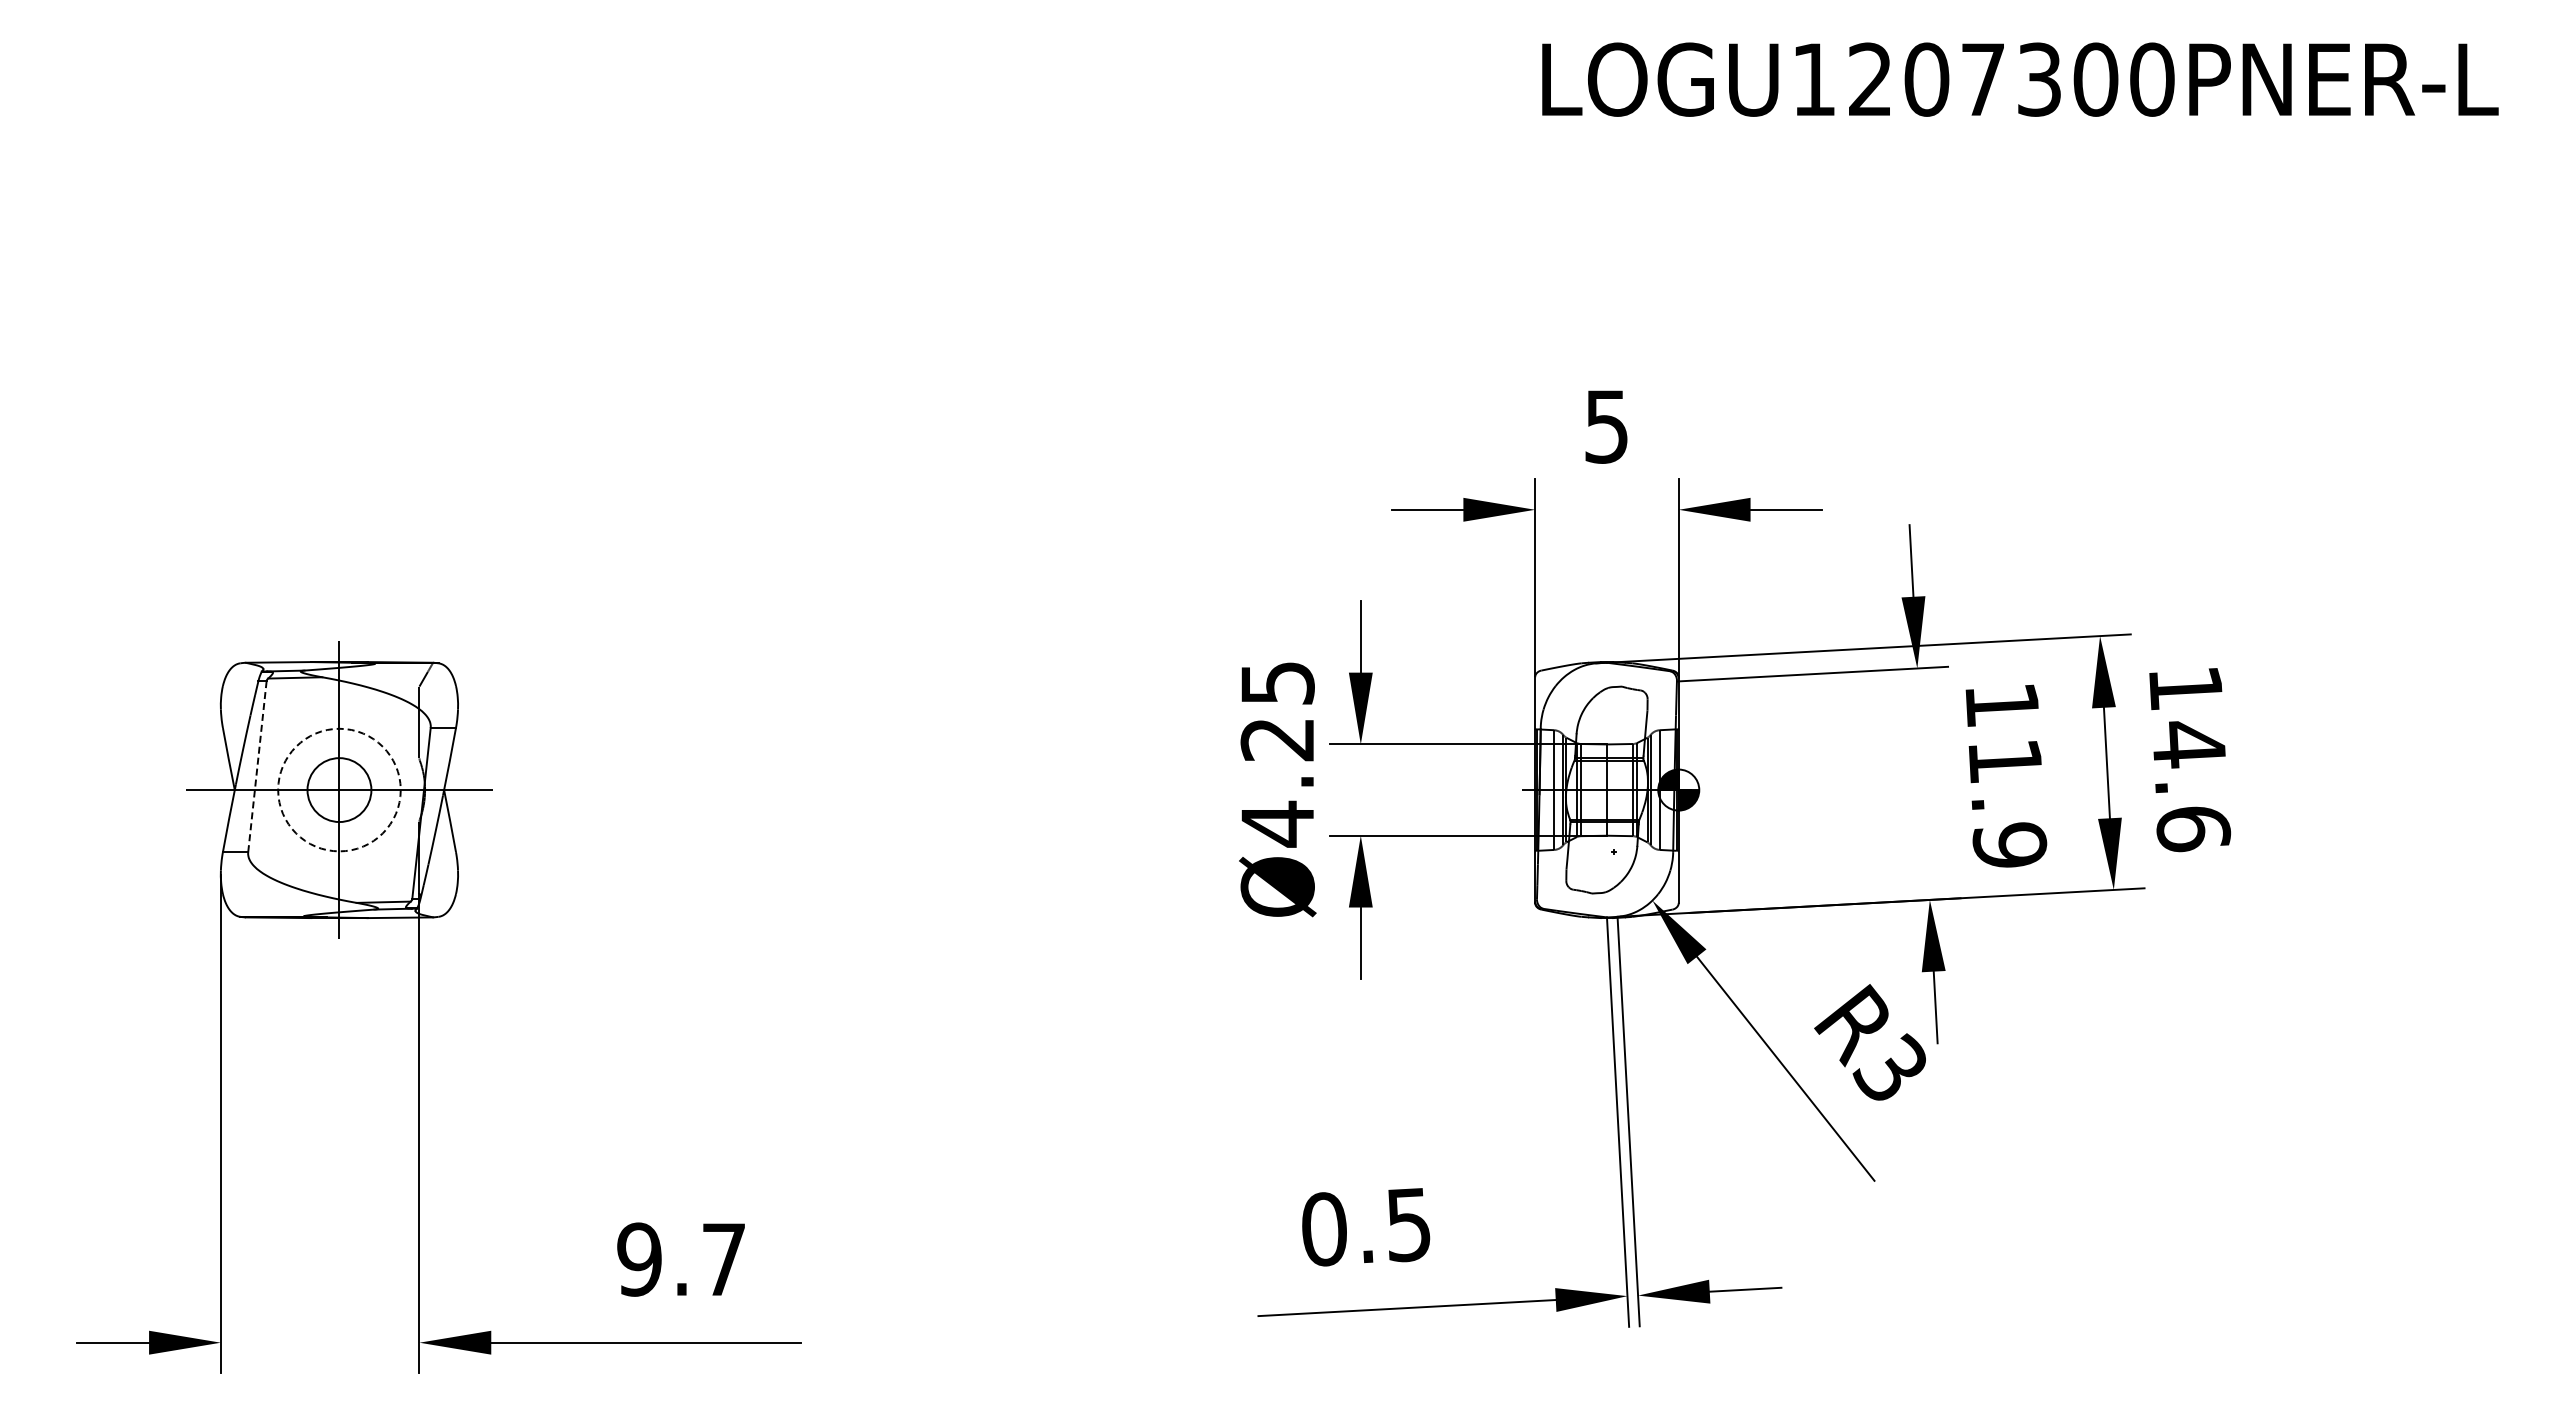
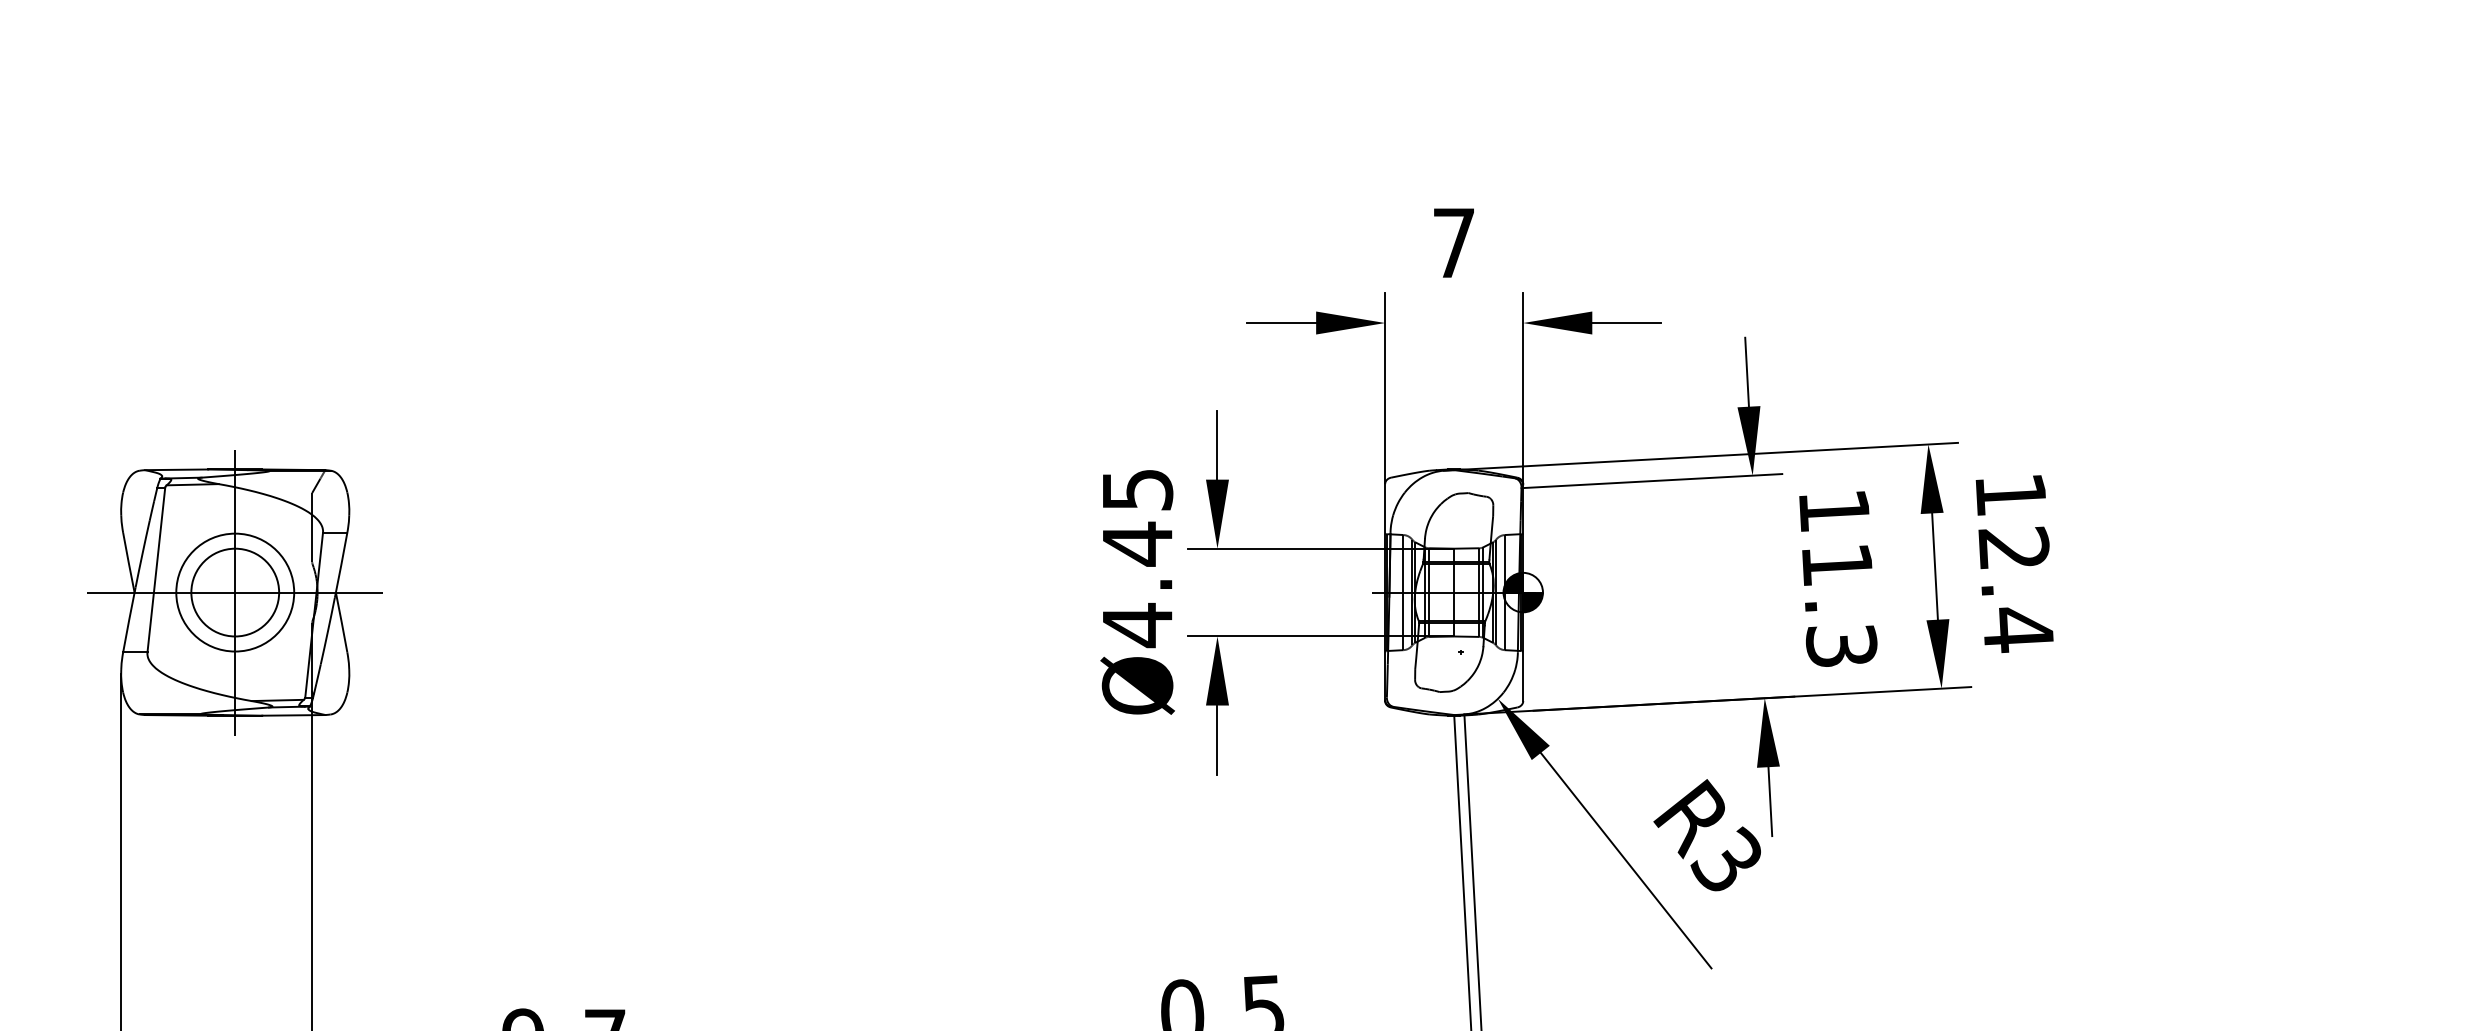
text: (1606, 426) -> (1453, 242), 5 -> 7
text: (1276, 739) -> (1136, 543), Ø4.25 -> Ø4.45
line: (257, 766) -> (156, 569), dashed -> solid
text: (2191, 786) -> (2016, 589), 14.6 -> 12.4
circle: (339, 789) -> (235, 592), dashed -> solid
circle: (339, 789) -> (235, 592), size x1.43
text: (2009, 844) -> (1841, 644), 11.9 -> 11.3

